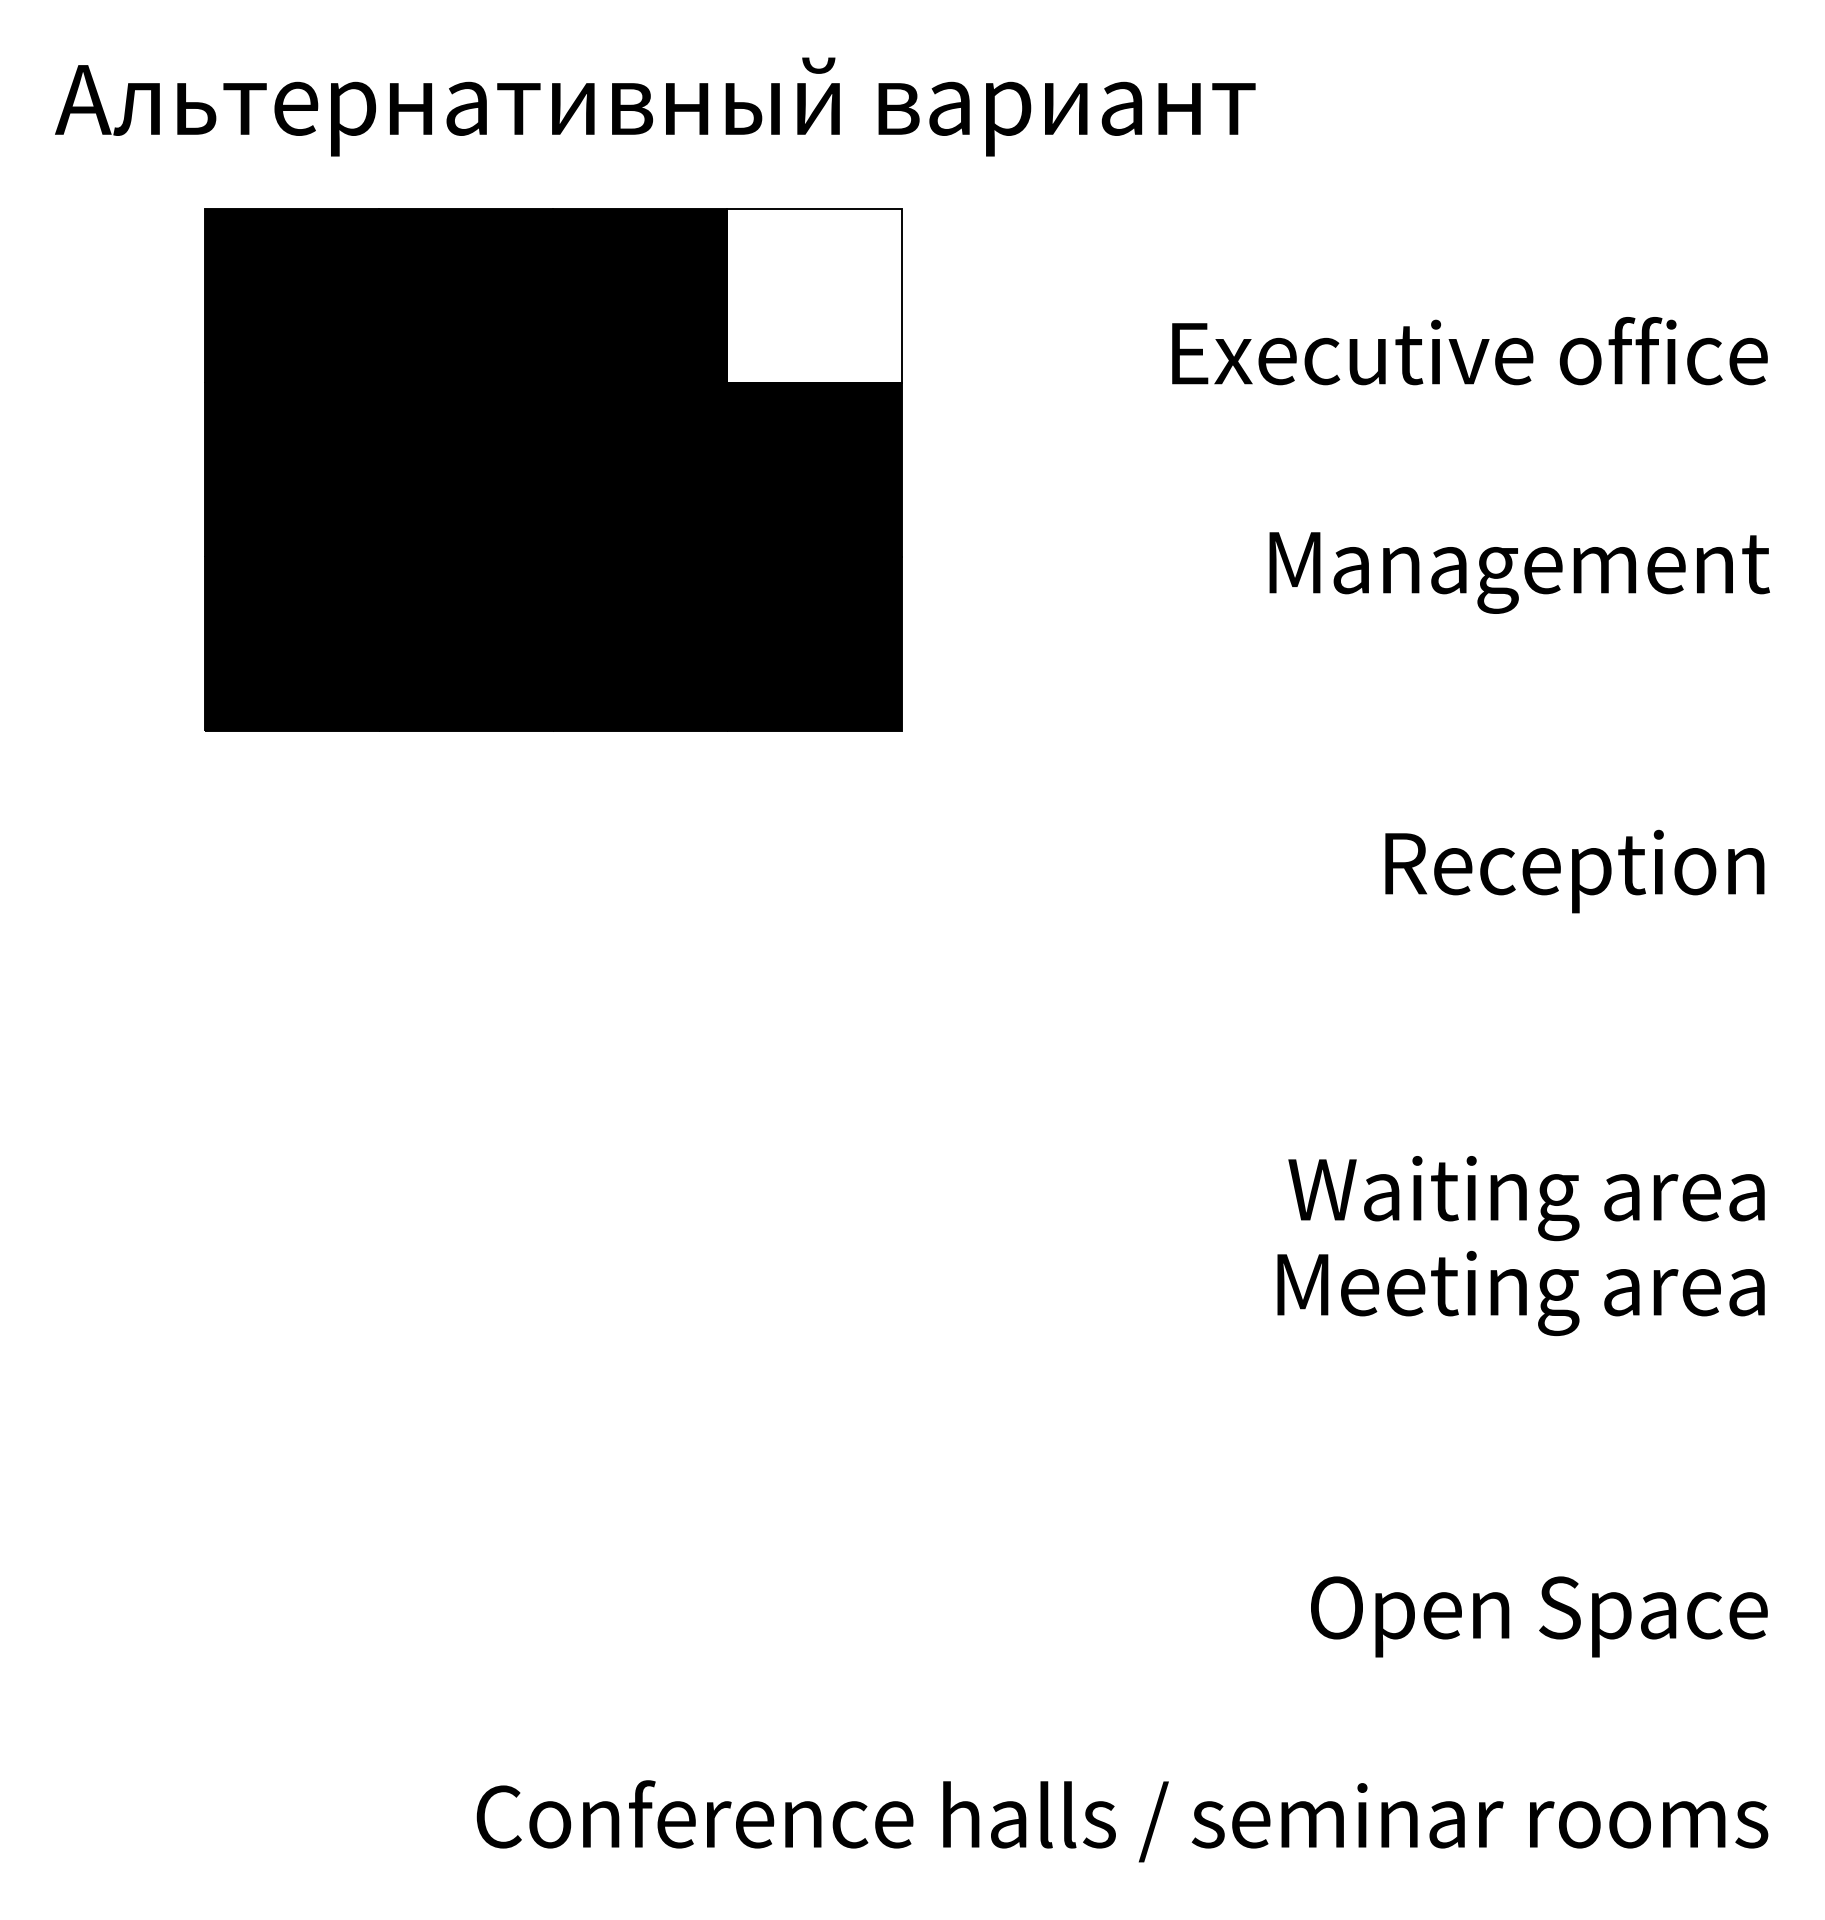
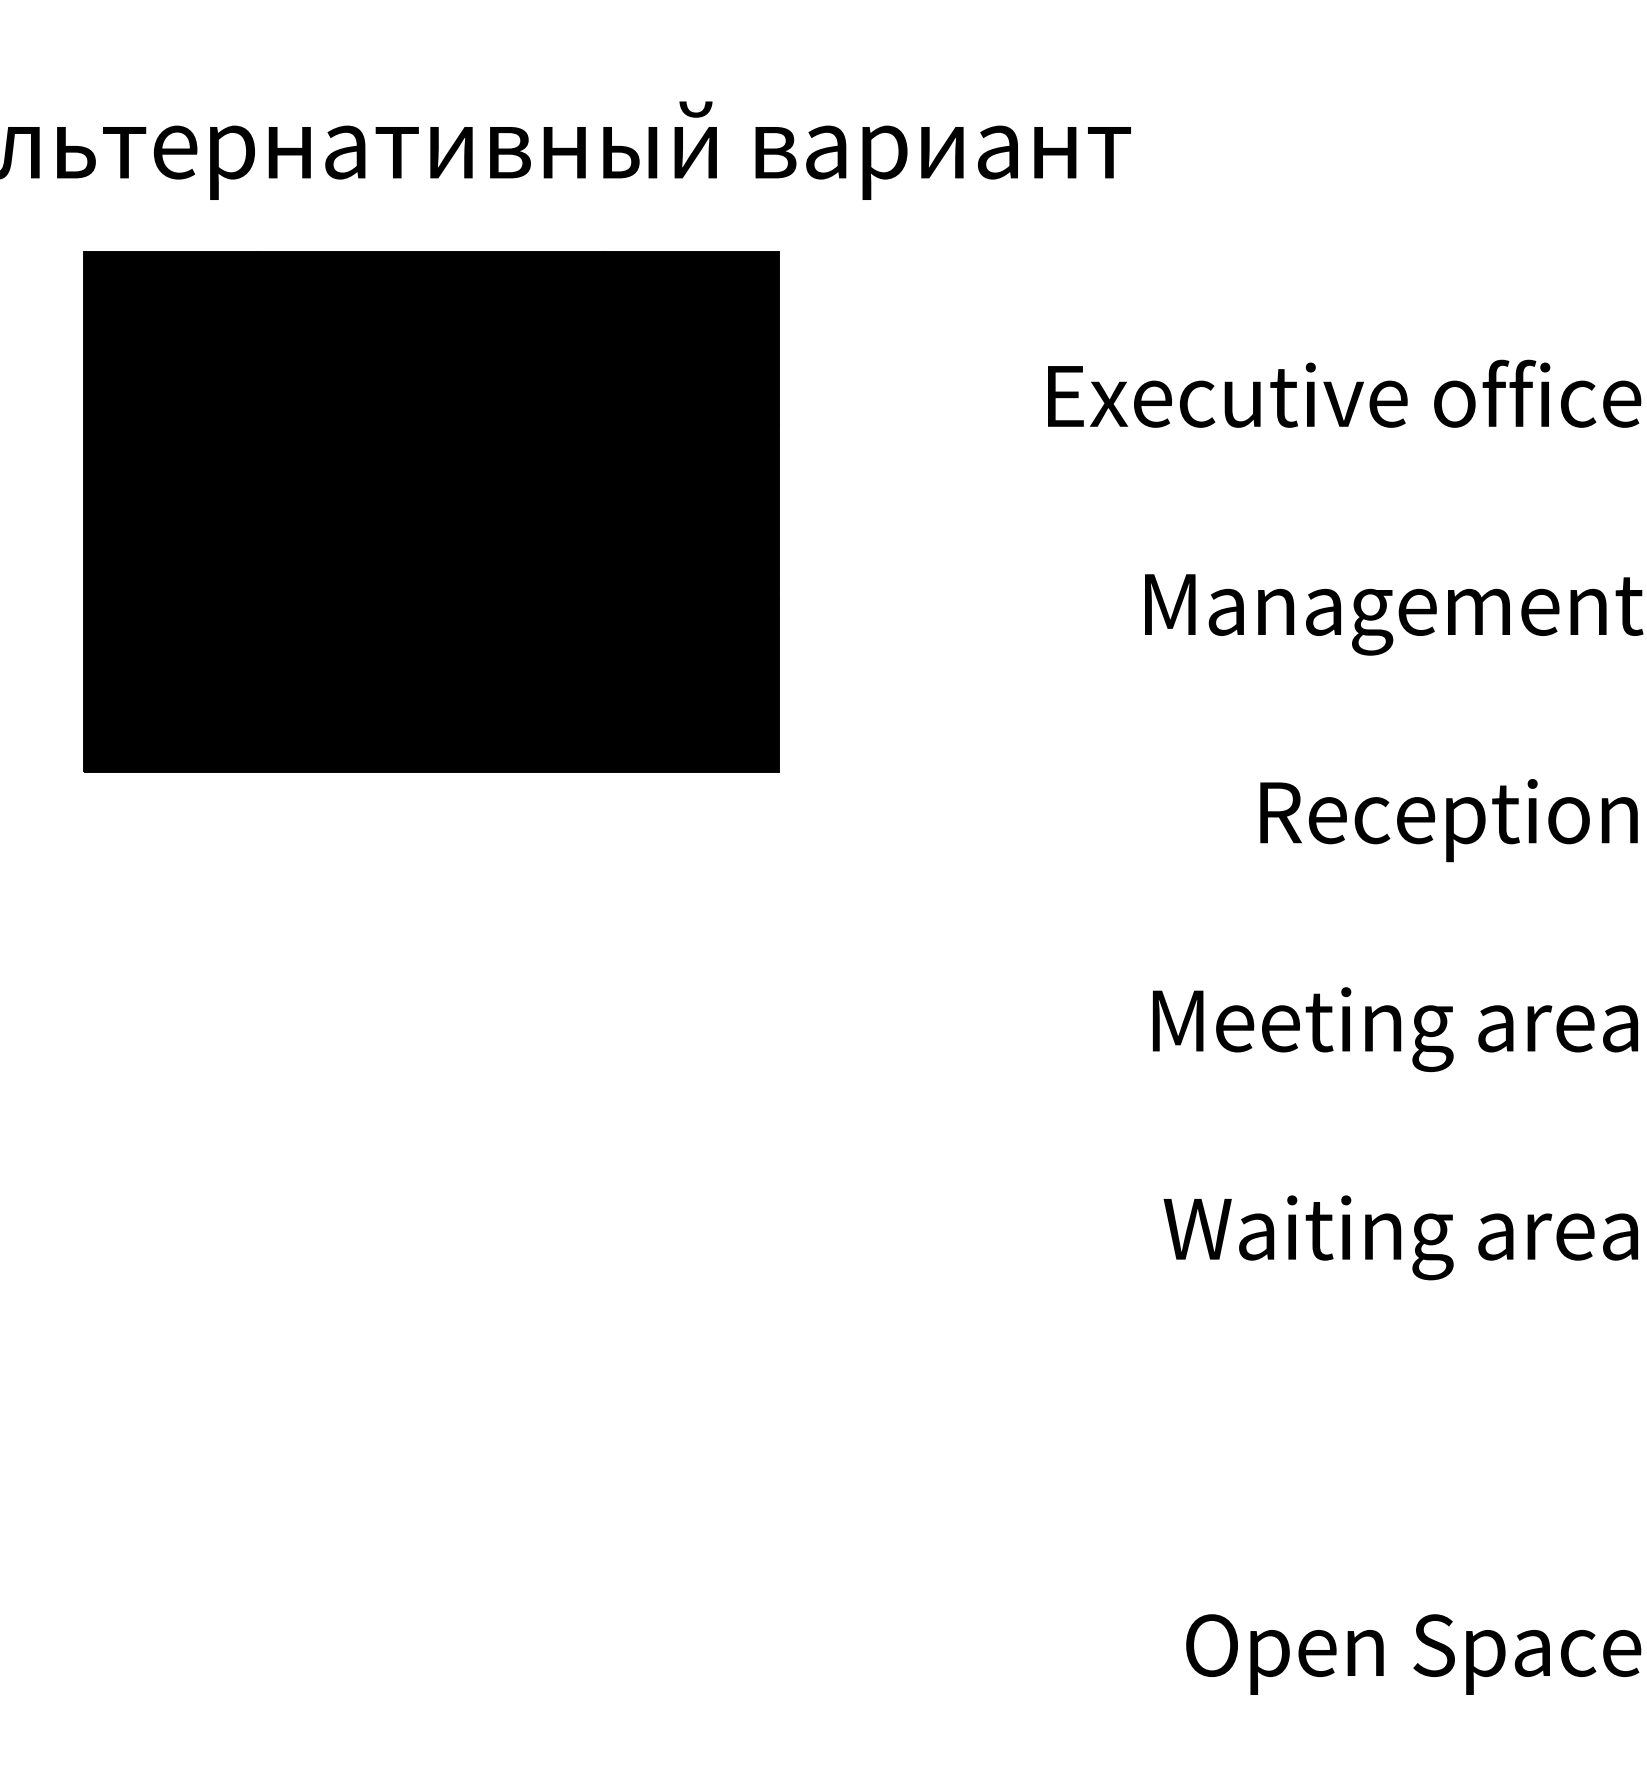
fill: (814, 295) -> (691, 338), added
text: (1574, 871) -> (1448, 820), moved
text: (1520, 1293) -> (1394, 1029), moved

